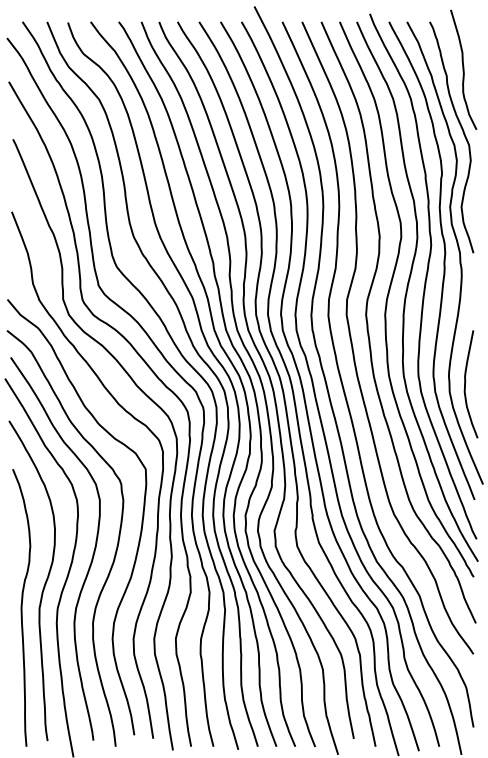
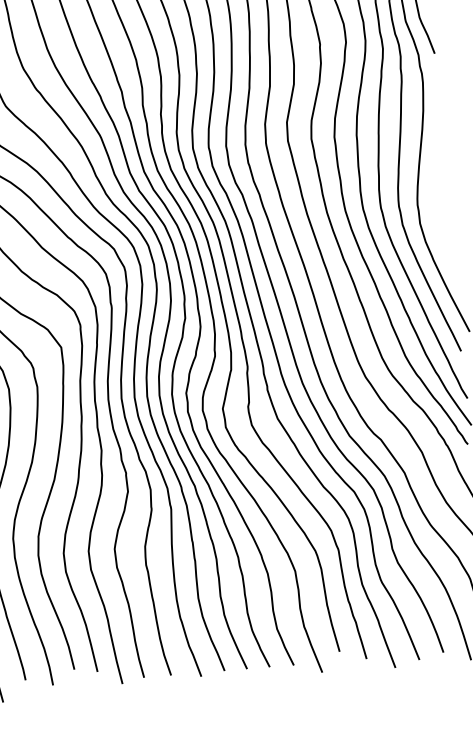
curve: (466, 381) -> (439, 209), removed

